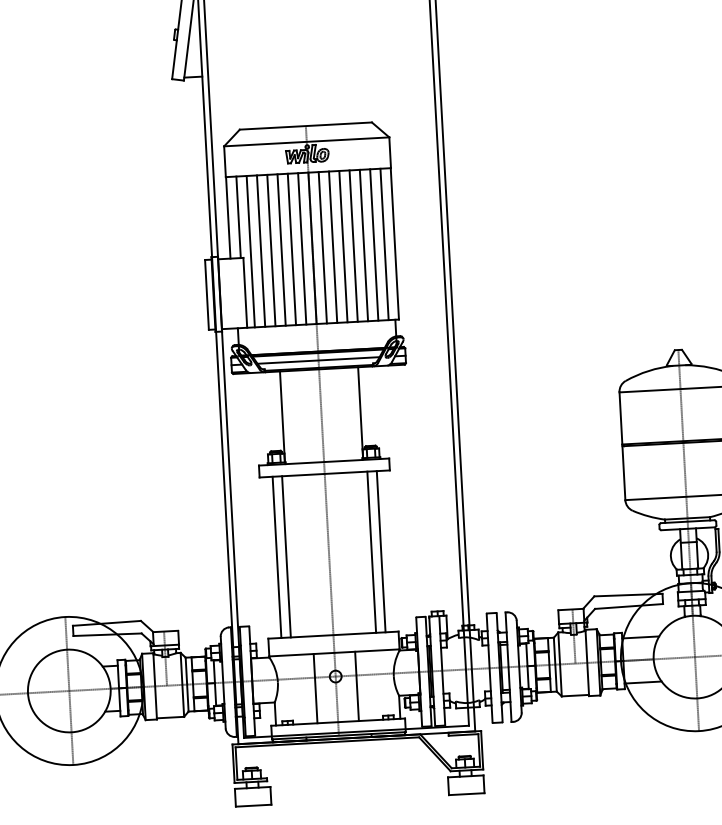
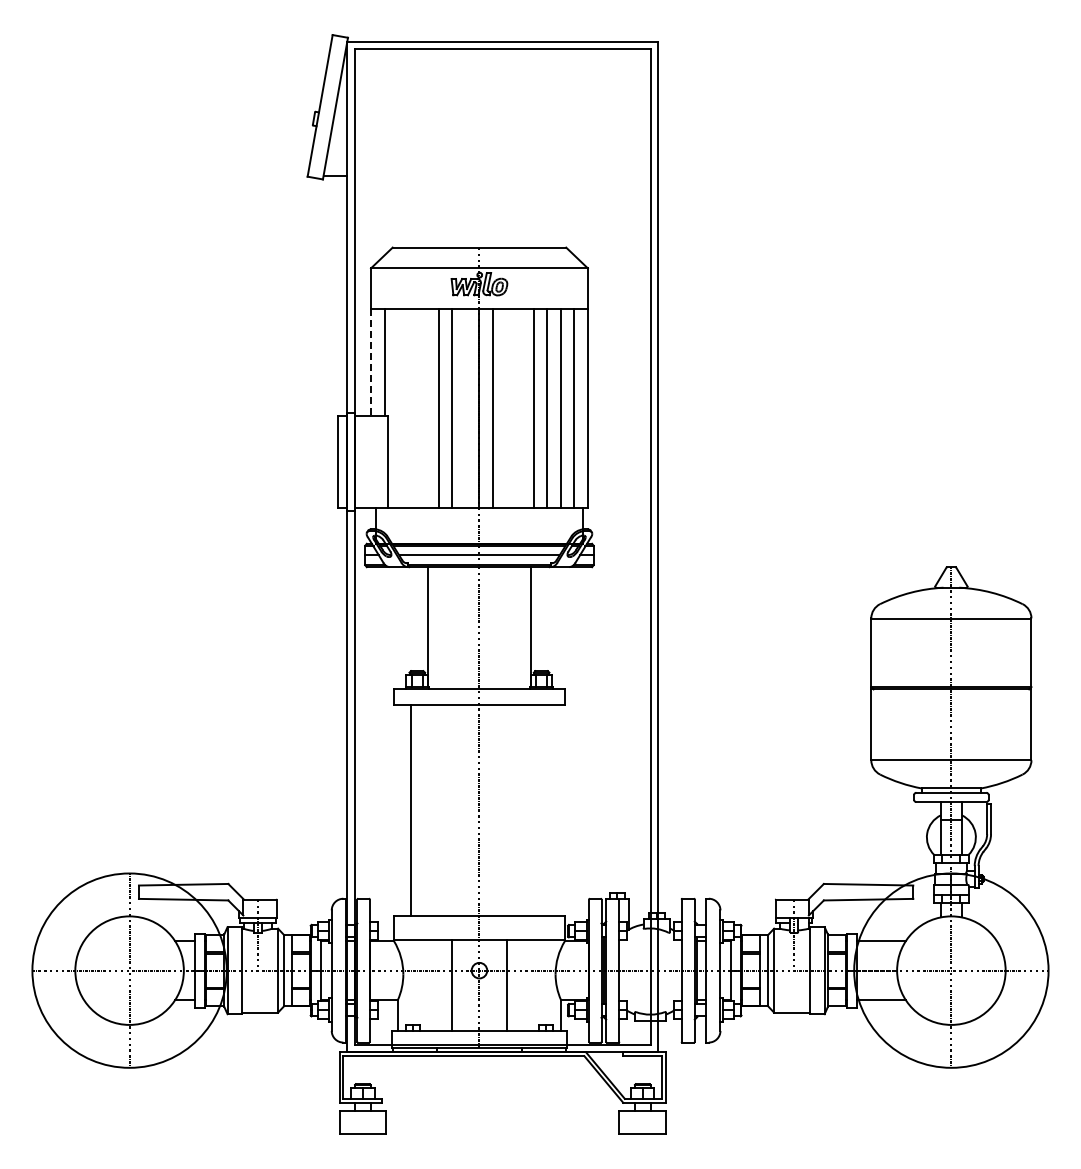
line: (228, 217) -> (371, 362), solid -> dashed
line: (333, 246) -> (506, 407), removed
line: (343, 246) -> (520, 407), removed
line: (301, 248) -> (465, 407), removed
line: (260, 250) -> (411, 407), removed
line: (271, 250) -> (425, 407), removed
line: (250, 251) -> (398, 407), removed
line: (380, 551) -> (547, 810), removed
line: (371, 552) -> (535, 810), removed
line: (286, 556) -> (423, 810), removed

